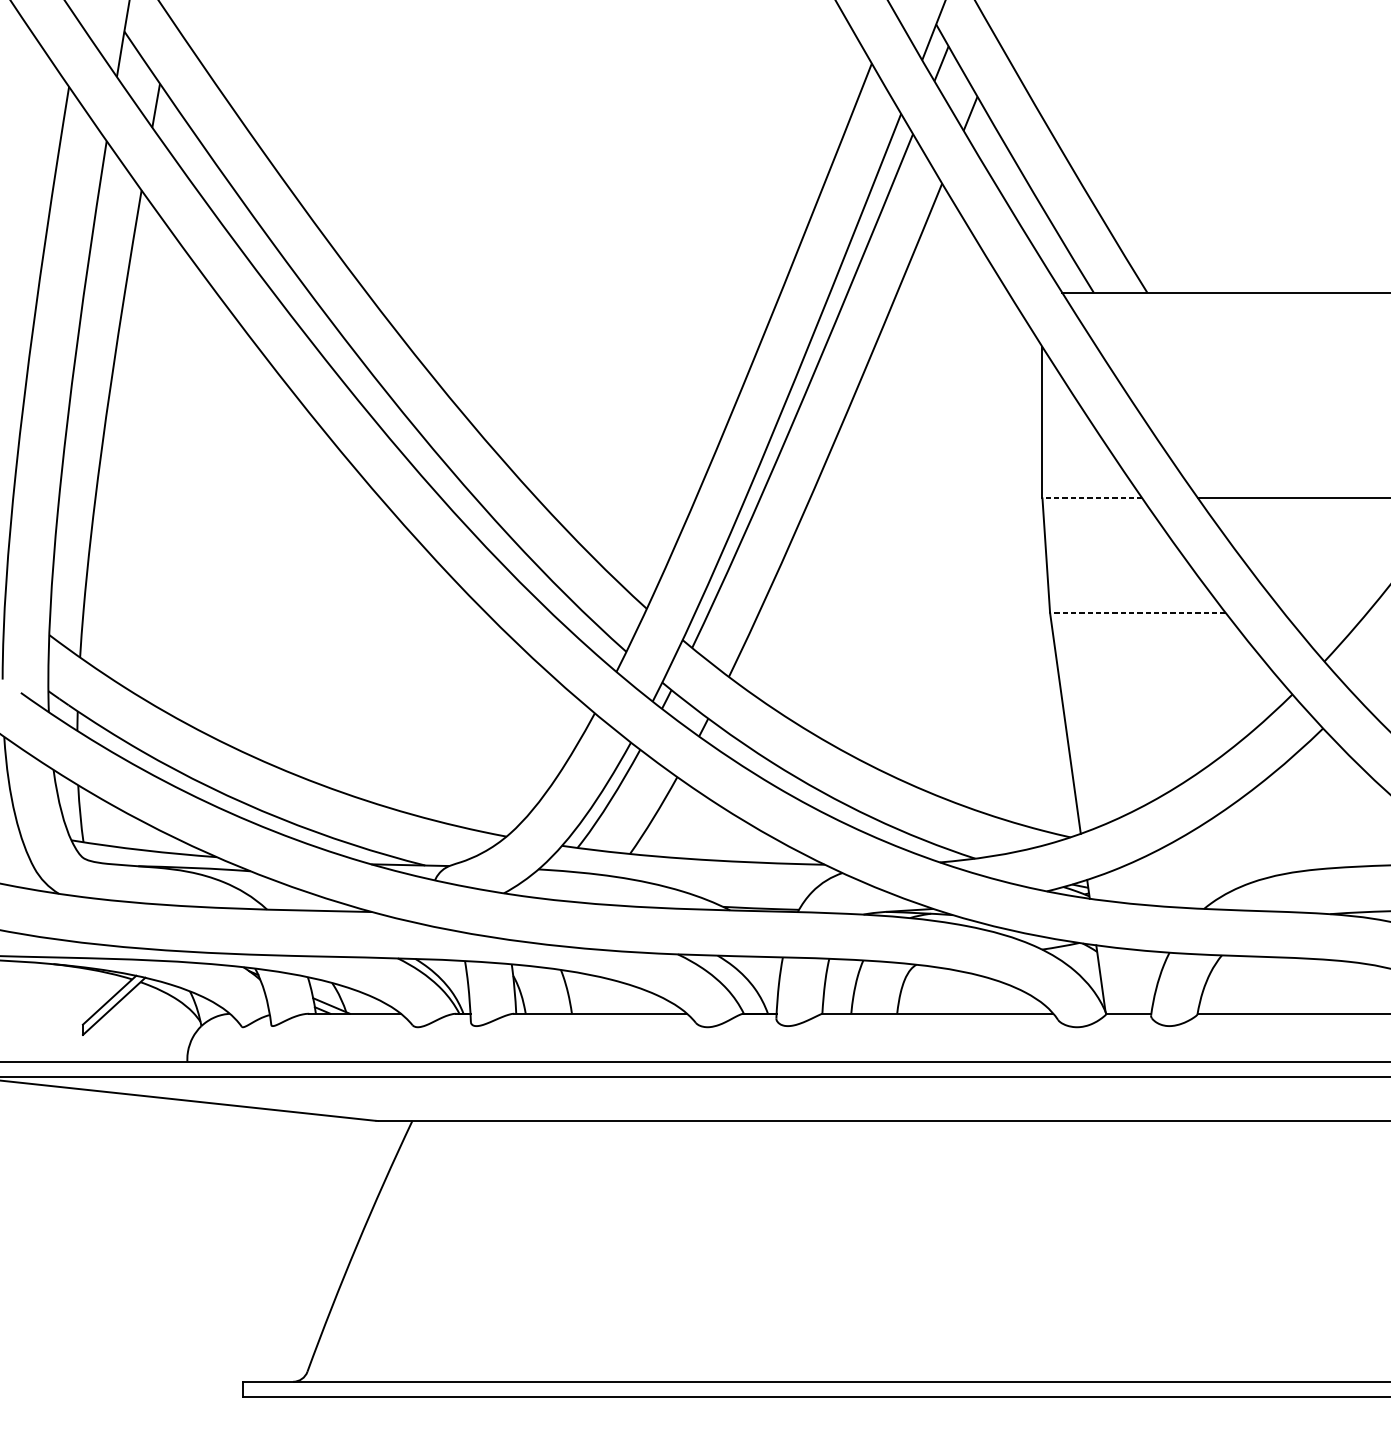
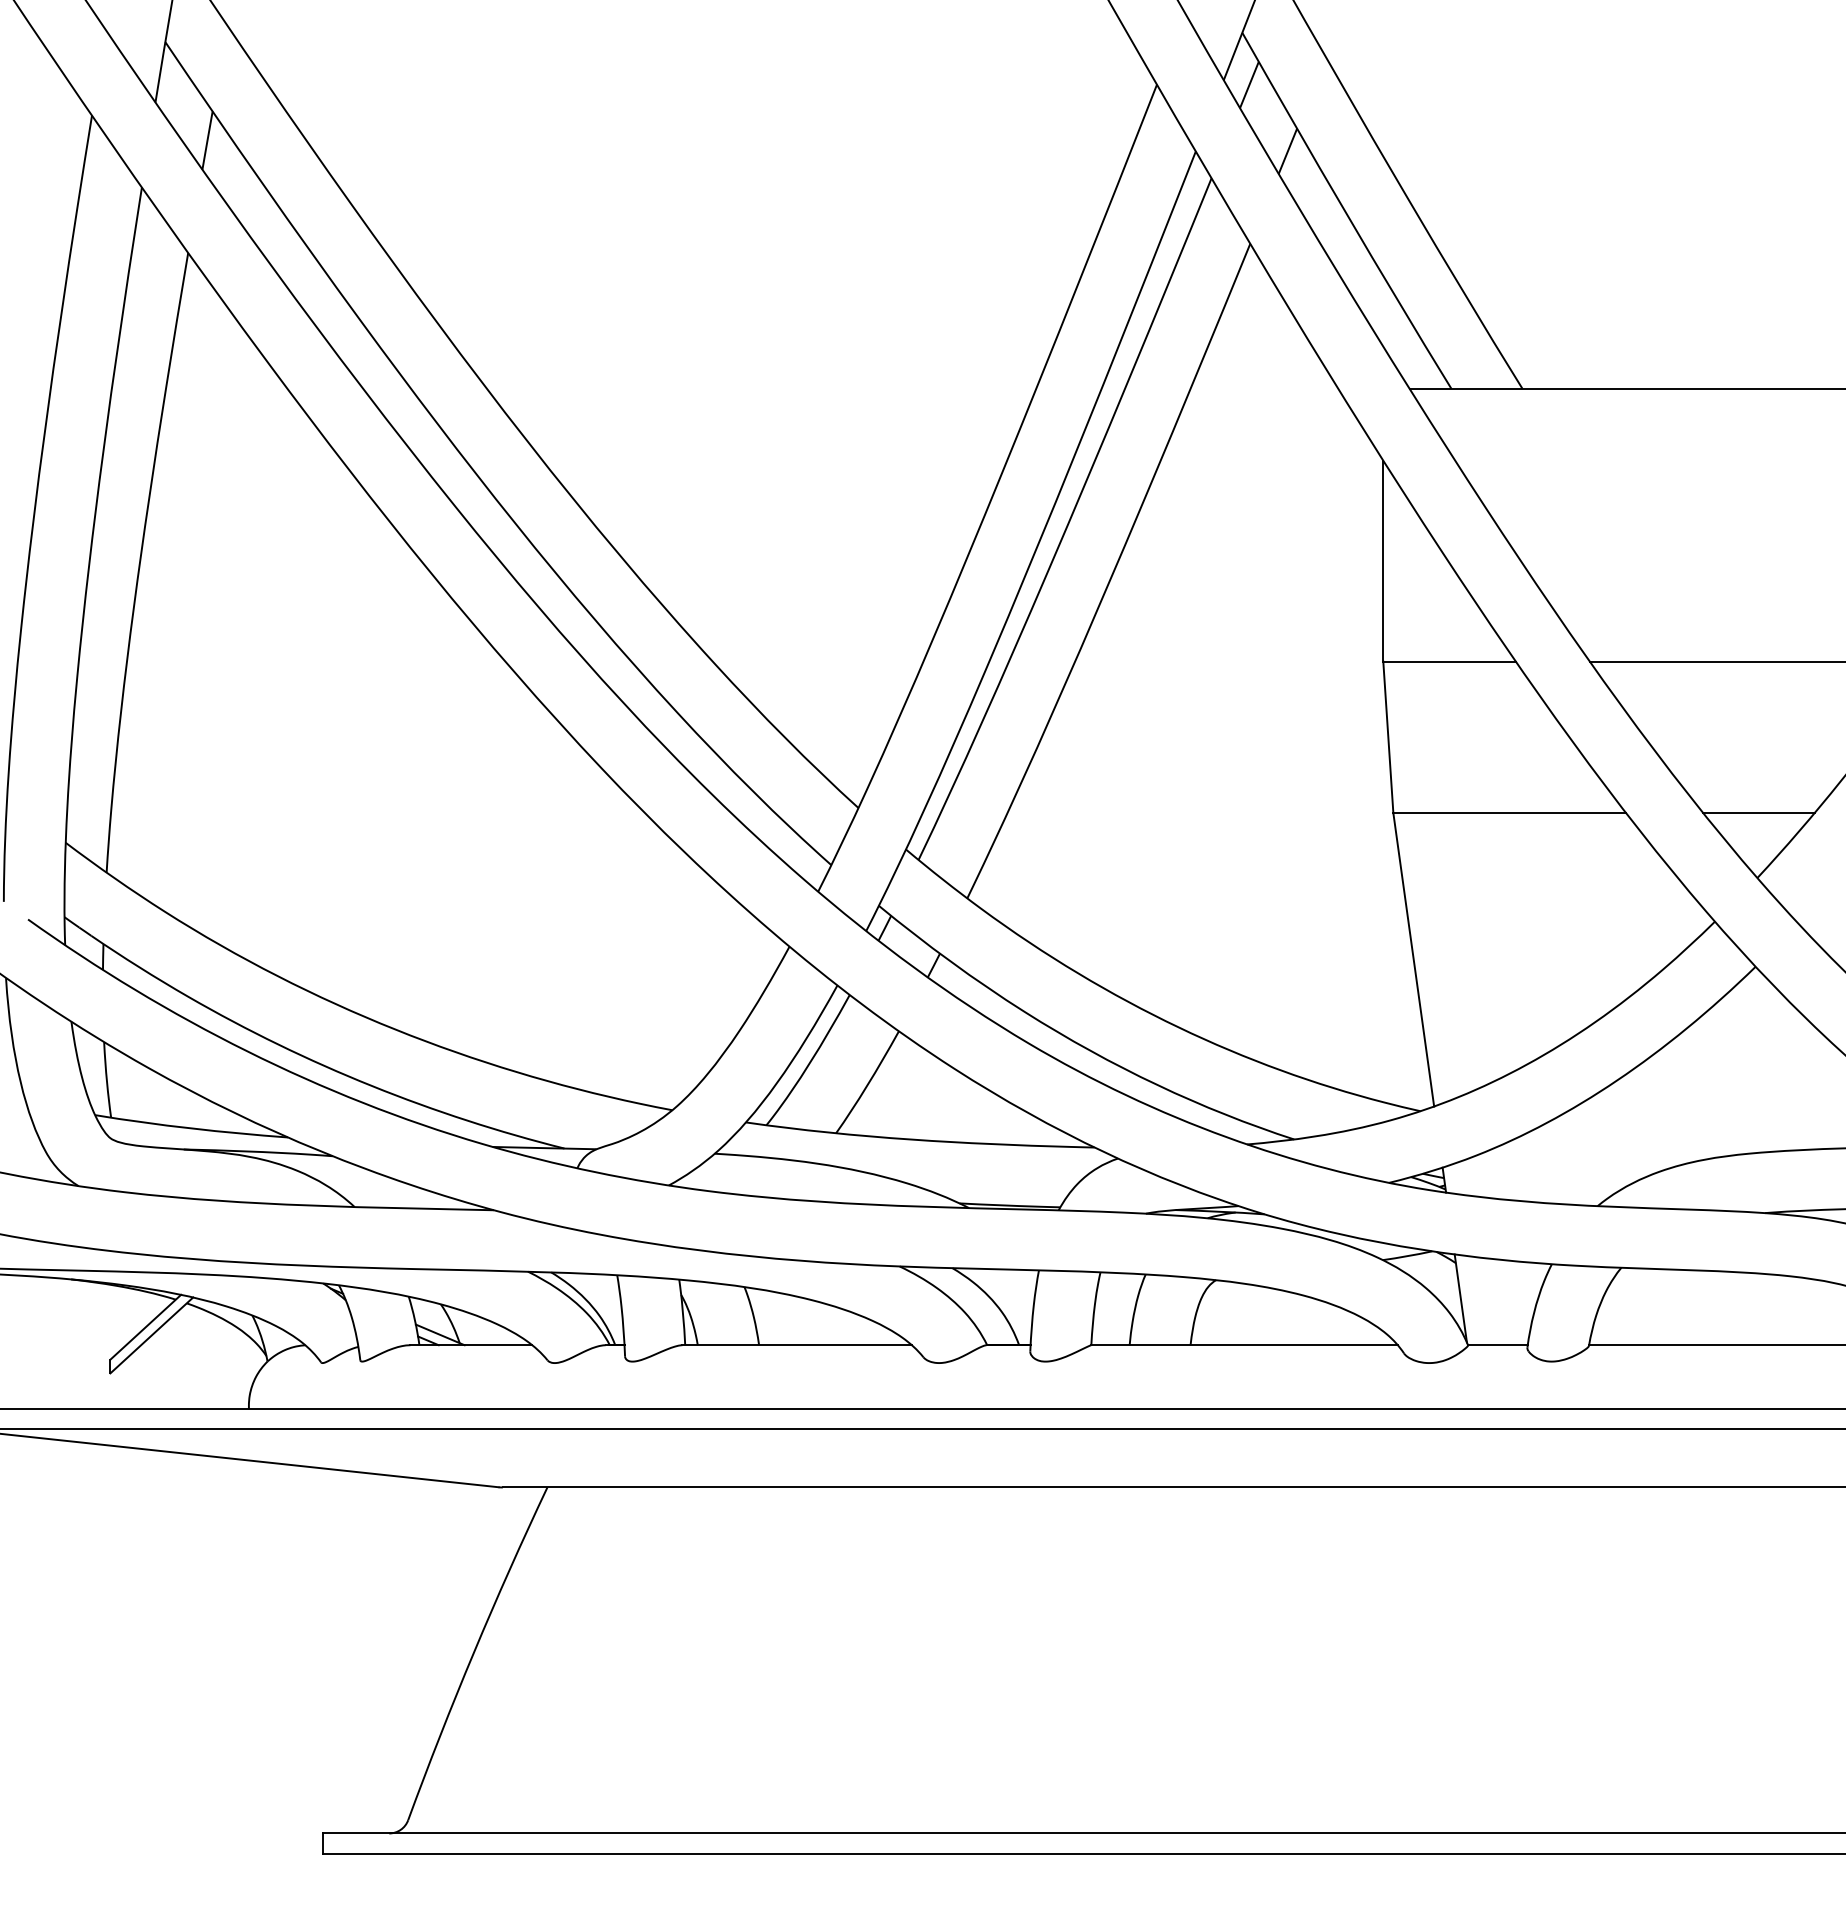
line: (1092, 498) -> (1449, 661), dashed -> solid
line: (1137, 612) -> (1509, 813), dashed -> solid
line: (1325, 612) -> (1758, 813), added

